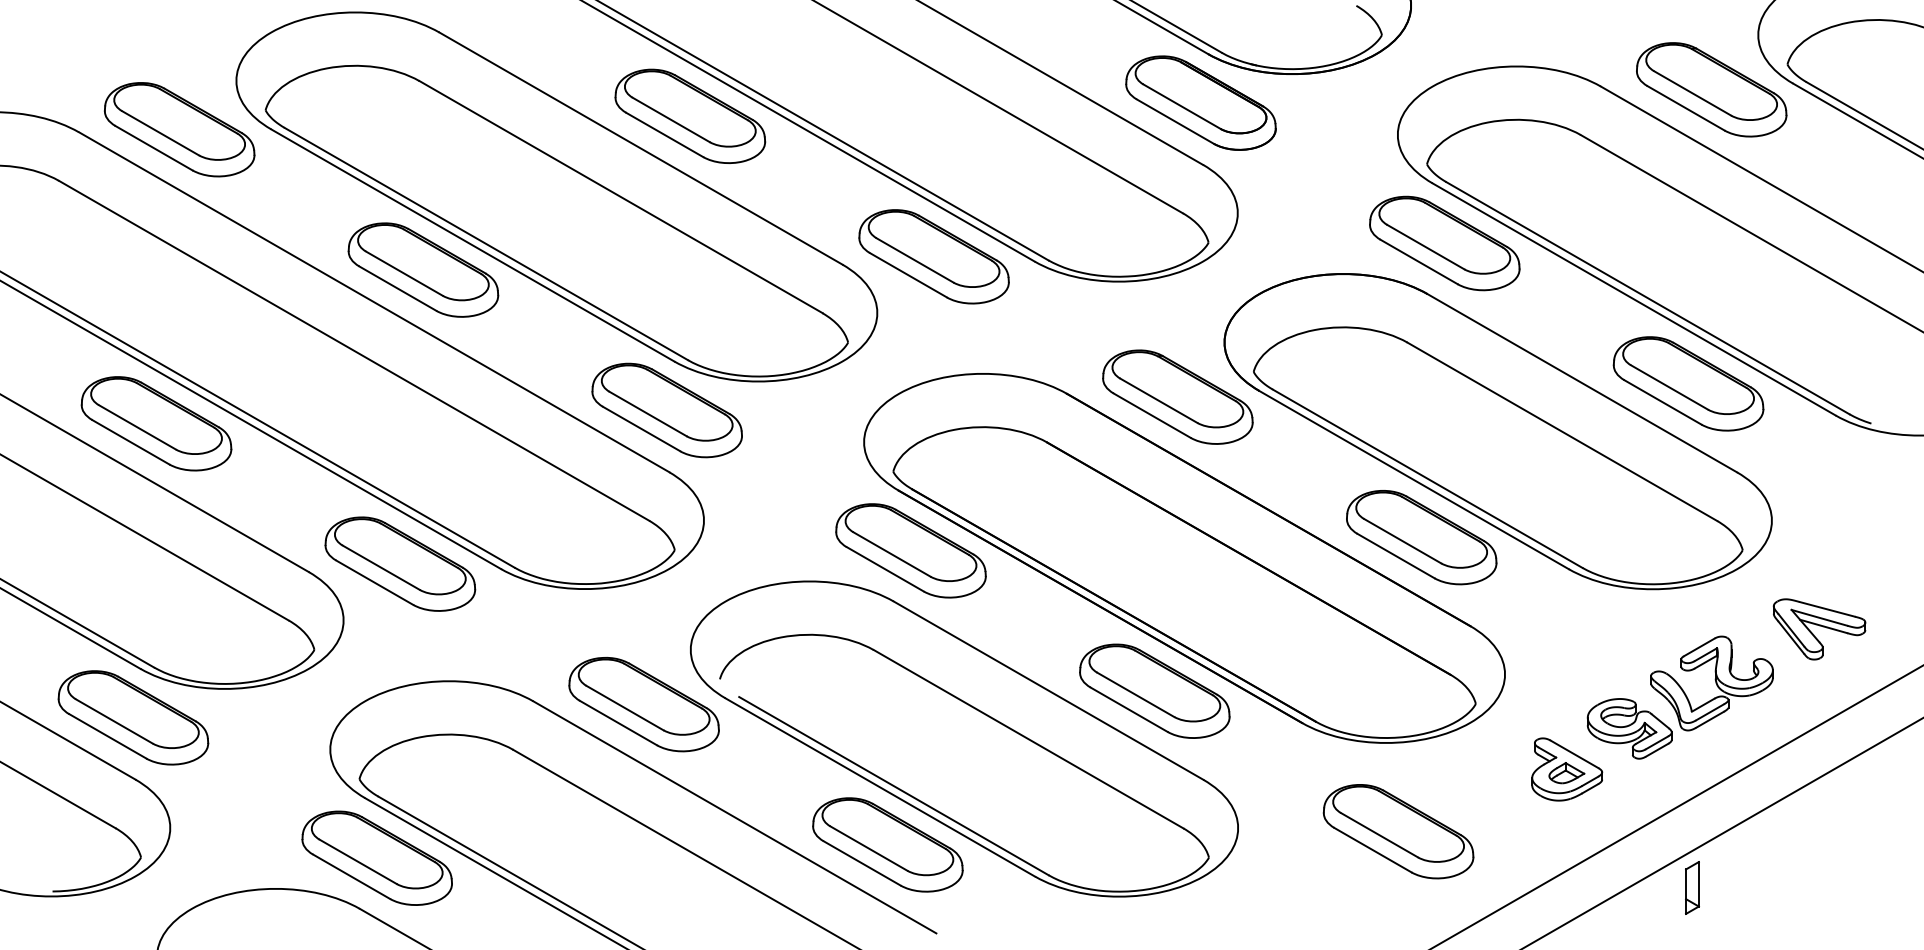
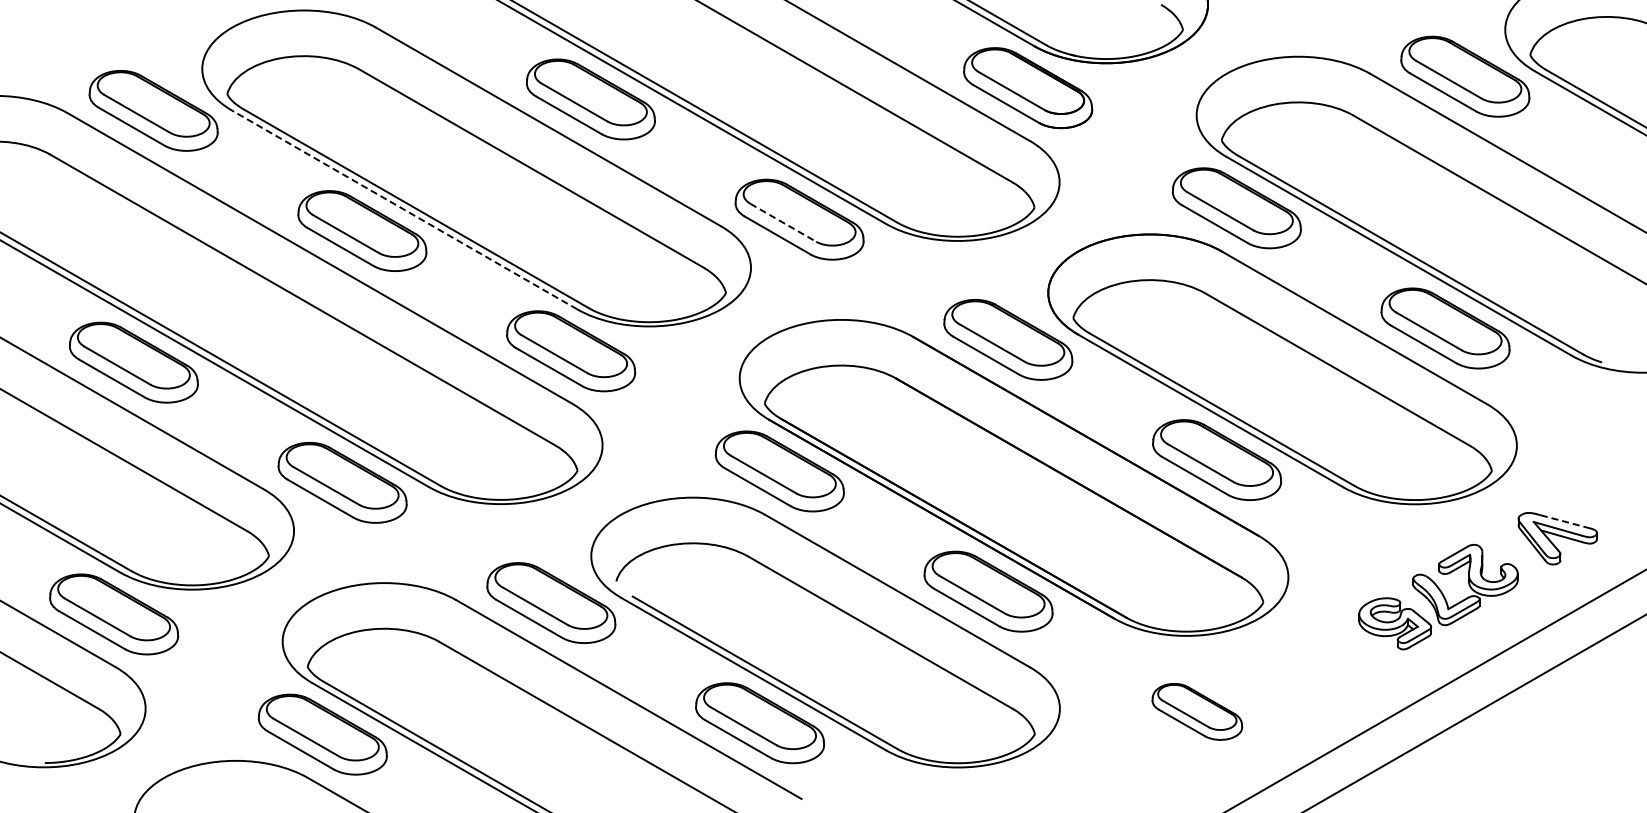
line: (472, 244) -> (404, 209), solid -> dashed
line: (915, 261) -> (783, 223), solid -> dashed
line: (1827, 609) -> (1564, 521), solid -> dashed
part: (1567, 769) -> (1341, 658), removed
part: (1398, 831) -> (1197, 711), size x0.7
part: (1692, 887) -> (1448, 759), removed

